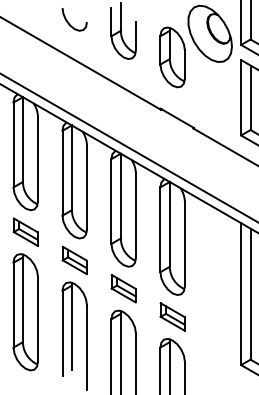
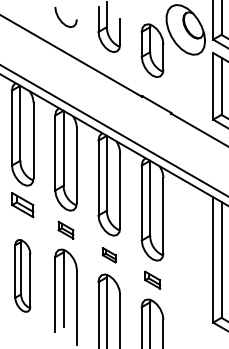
part: (74, 260) -> (65, 230), size x0.7
part: (122, 289) -> (108, 255), size x0.6
part: (25, 311) -> (22, 275), size x0.7
part: (172, 317) -> (152, 280), size x0.7

